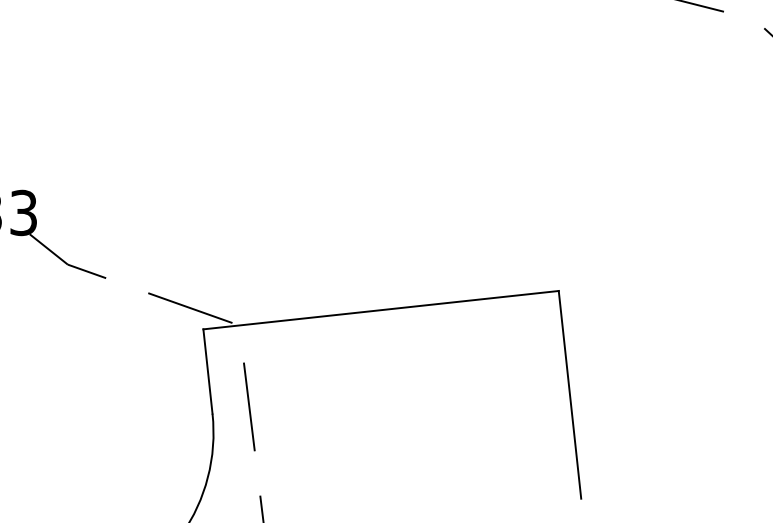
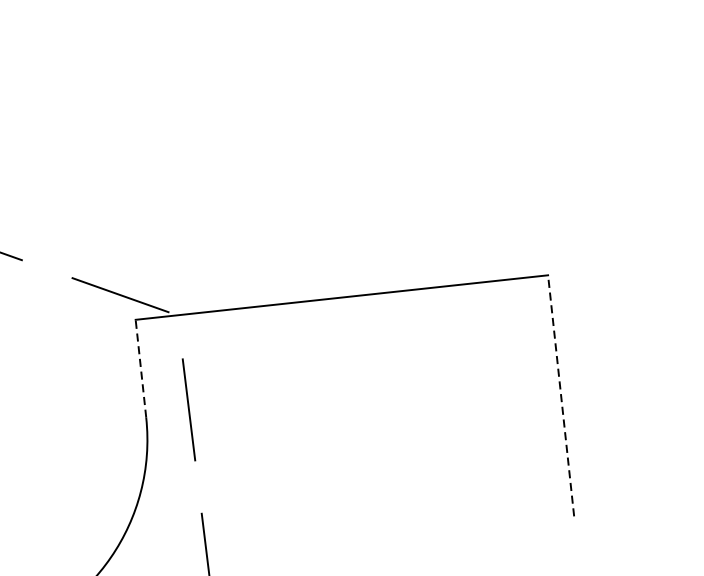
line: (207, 371) -> (140, 368), solid -> dashed
line: (569, 394) -> (560, 395), solid -> dashed

